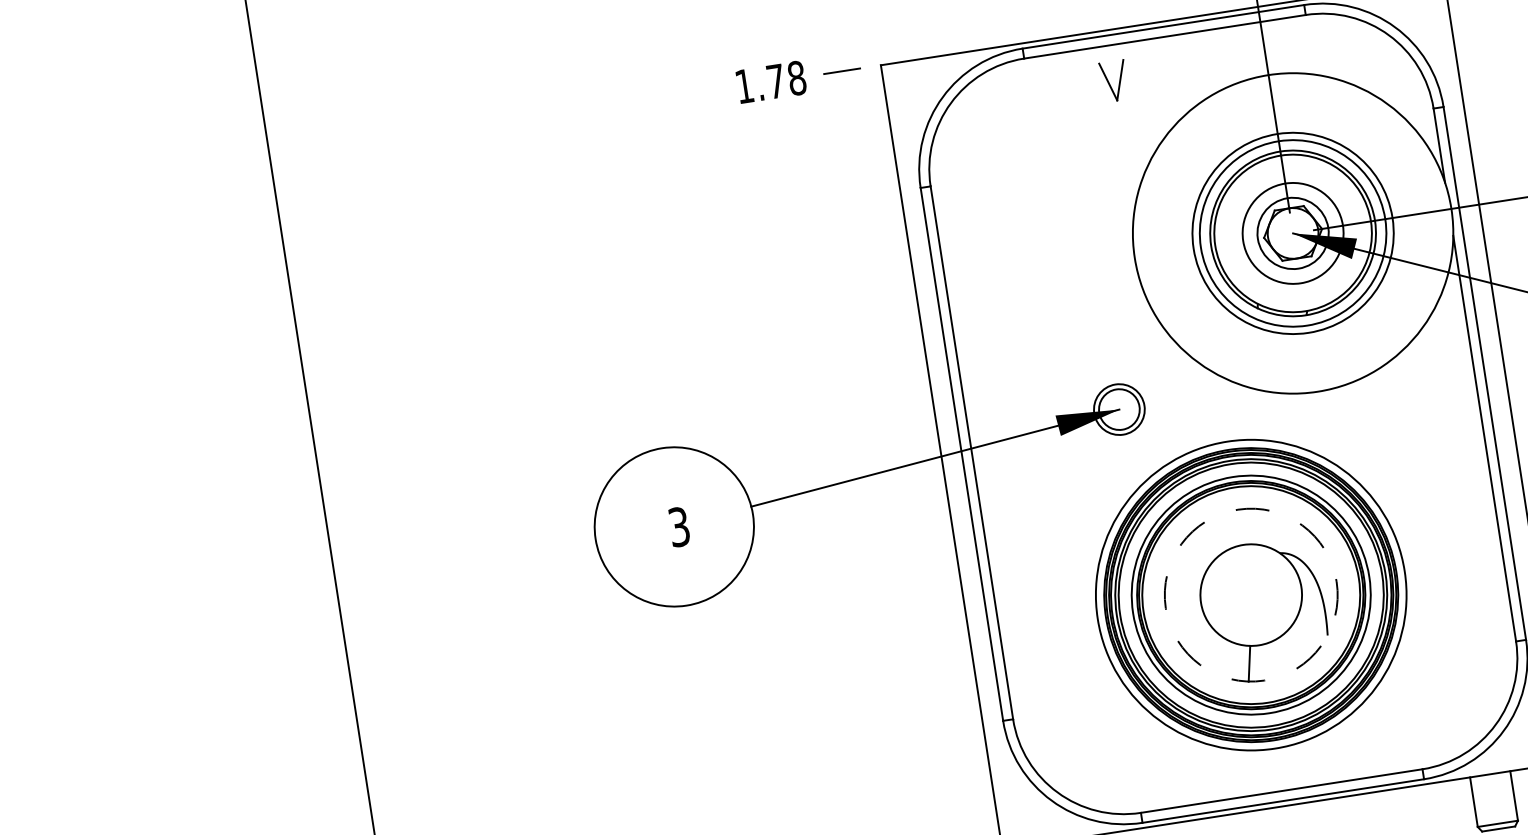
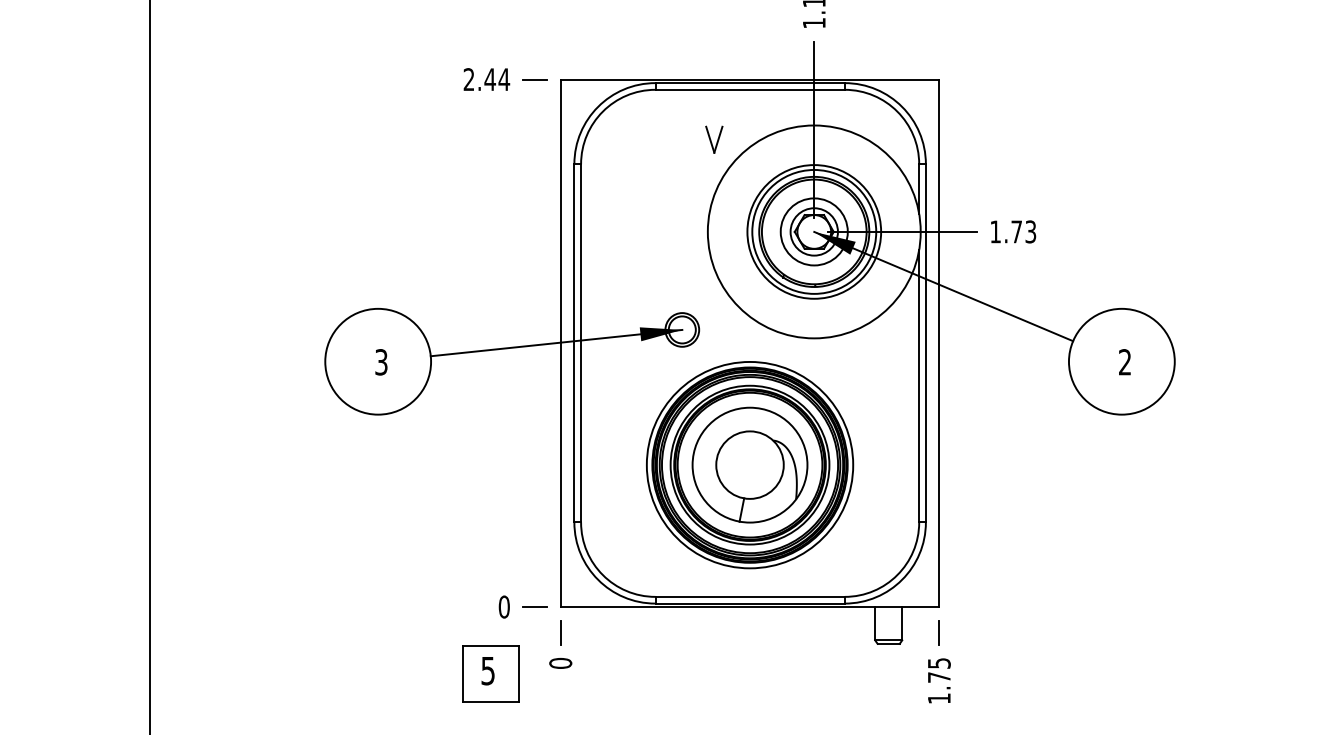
part: (1114, 80) -> (714, 139), moved
text: (770, 82) -> (486, 79), 1.78 -> 2.44
circle: (1250, 594) -> (749, 464), dashed -> solid

